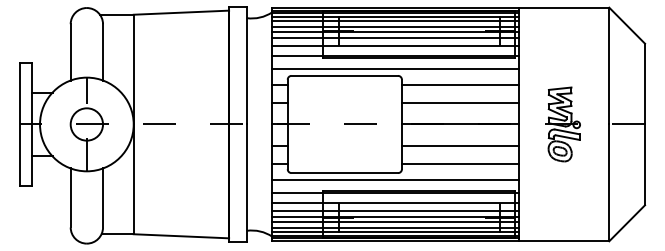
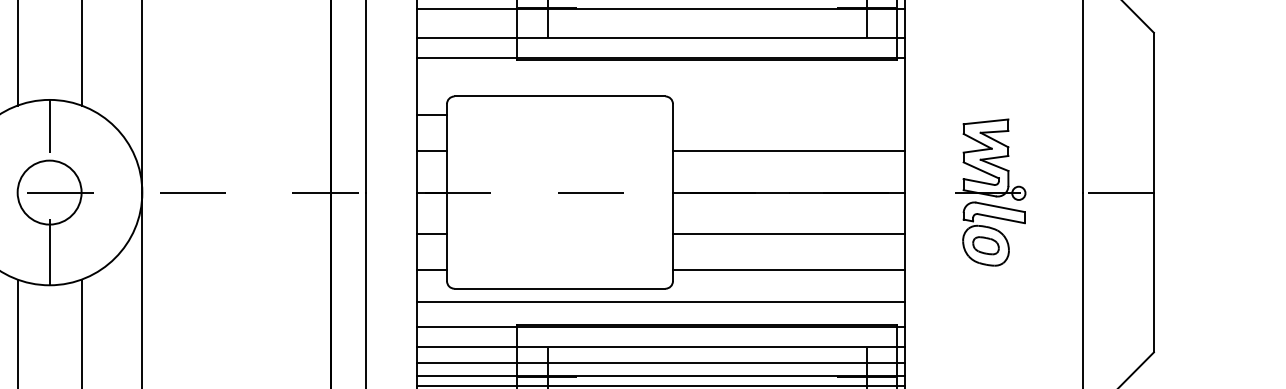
line: (395, 38) -> (660, 22), removed
line: (395, 69) -> (660, 83), removed
line: (460, 85) -> (788, 115), removed

